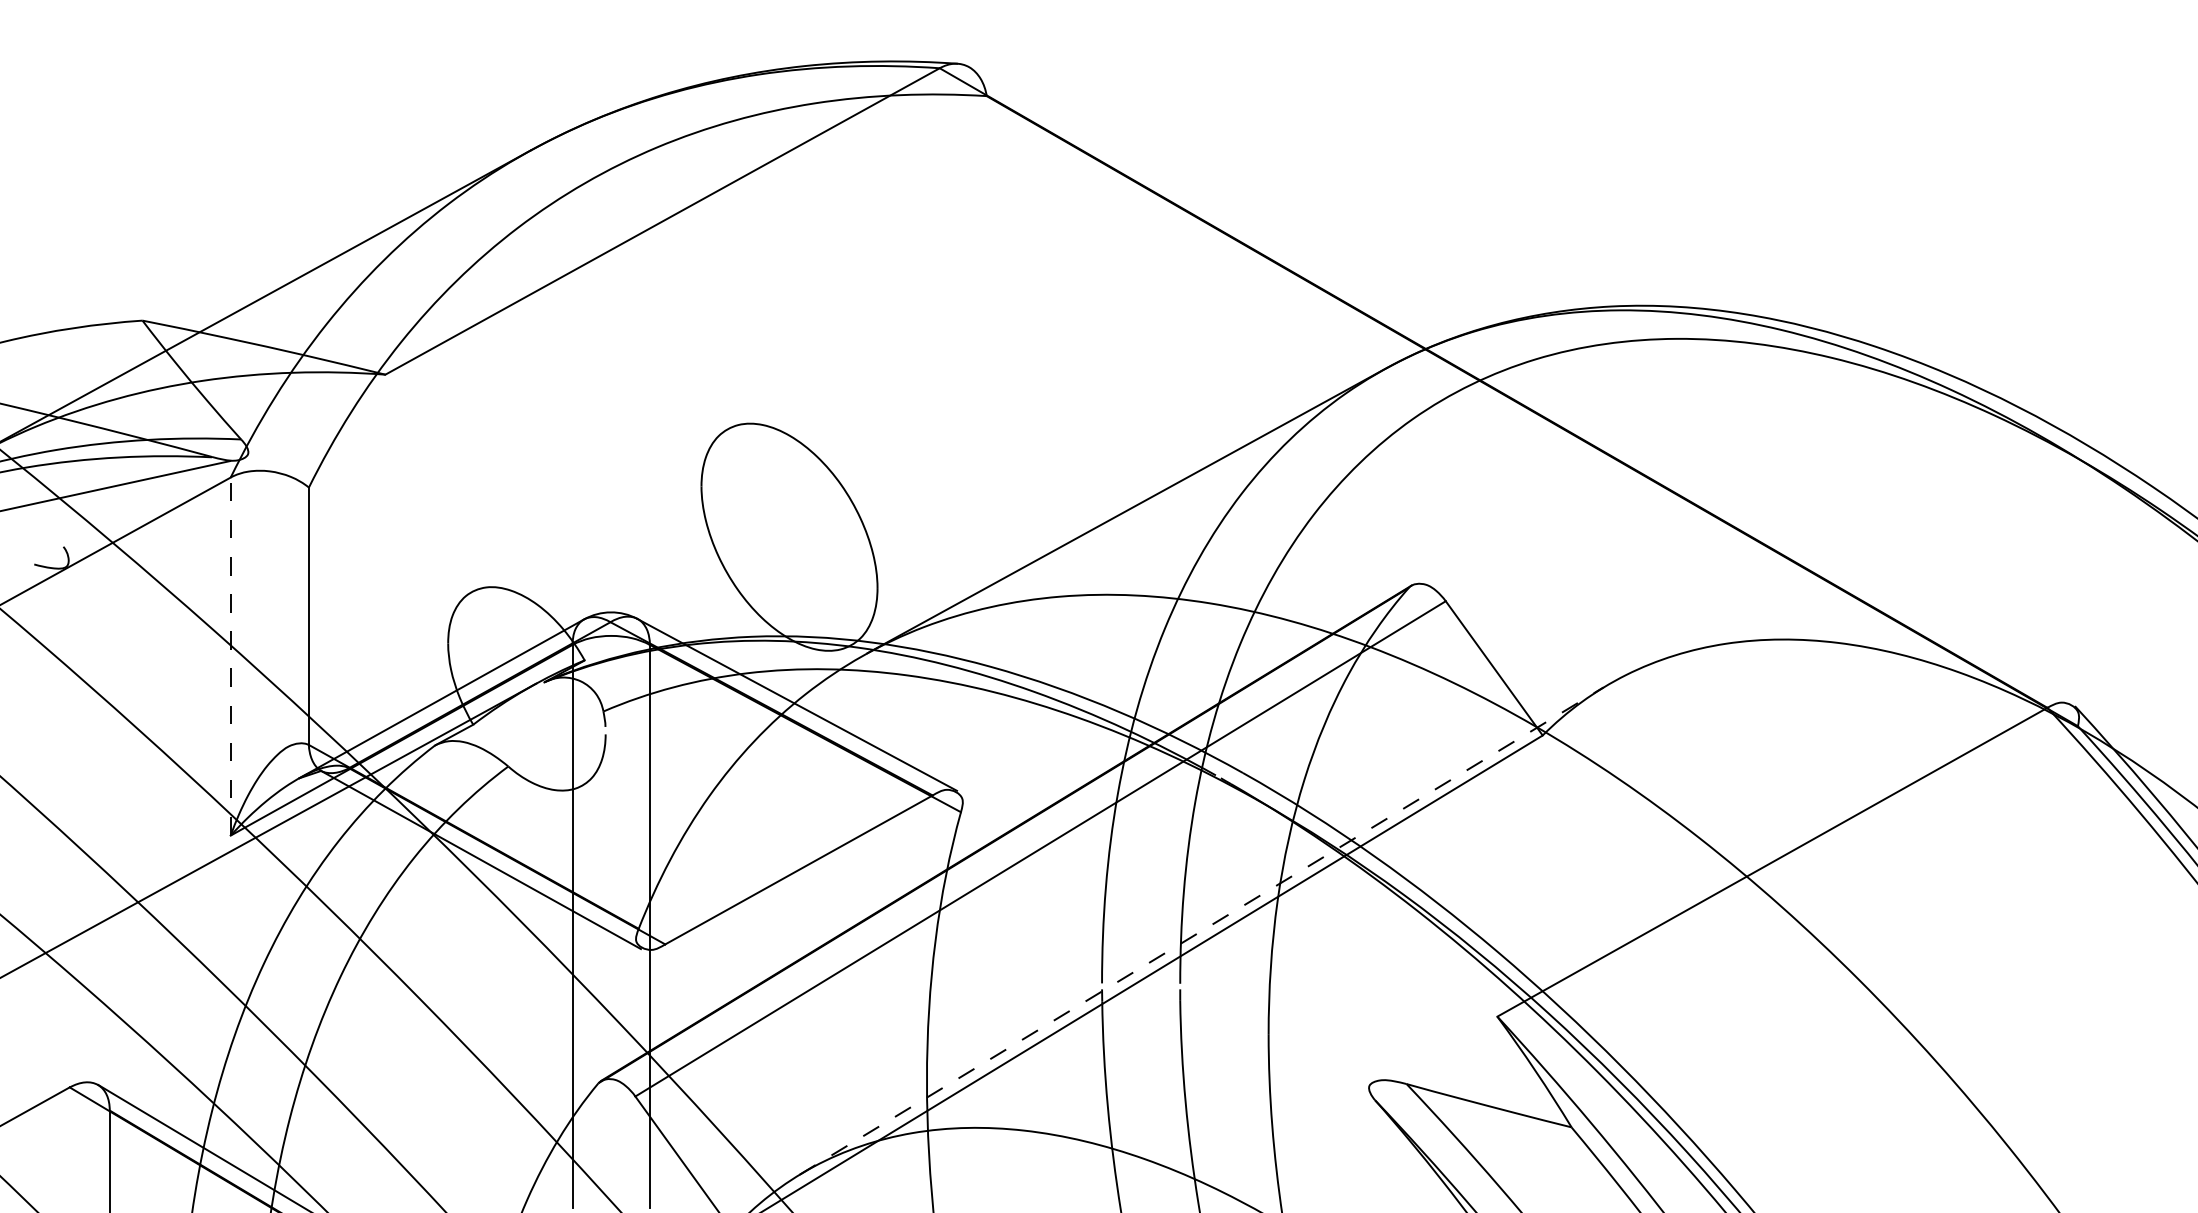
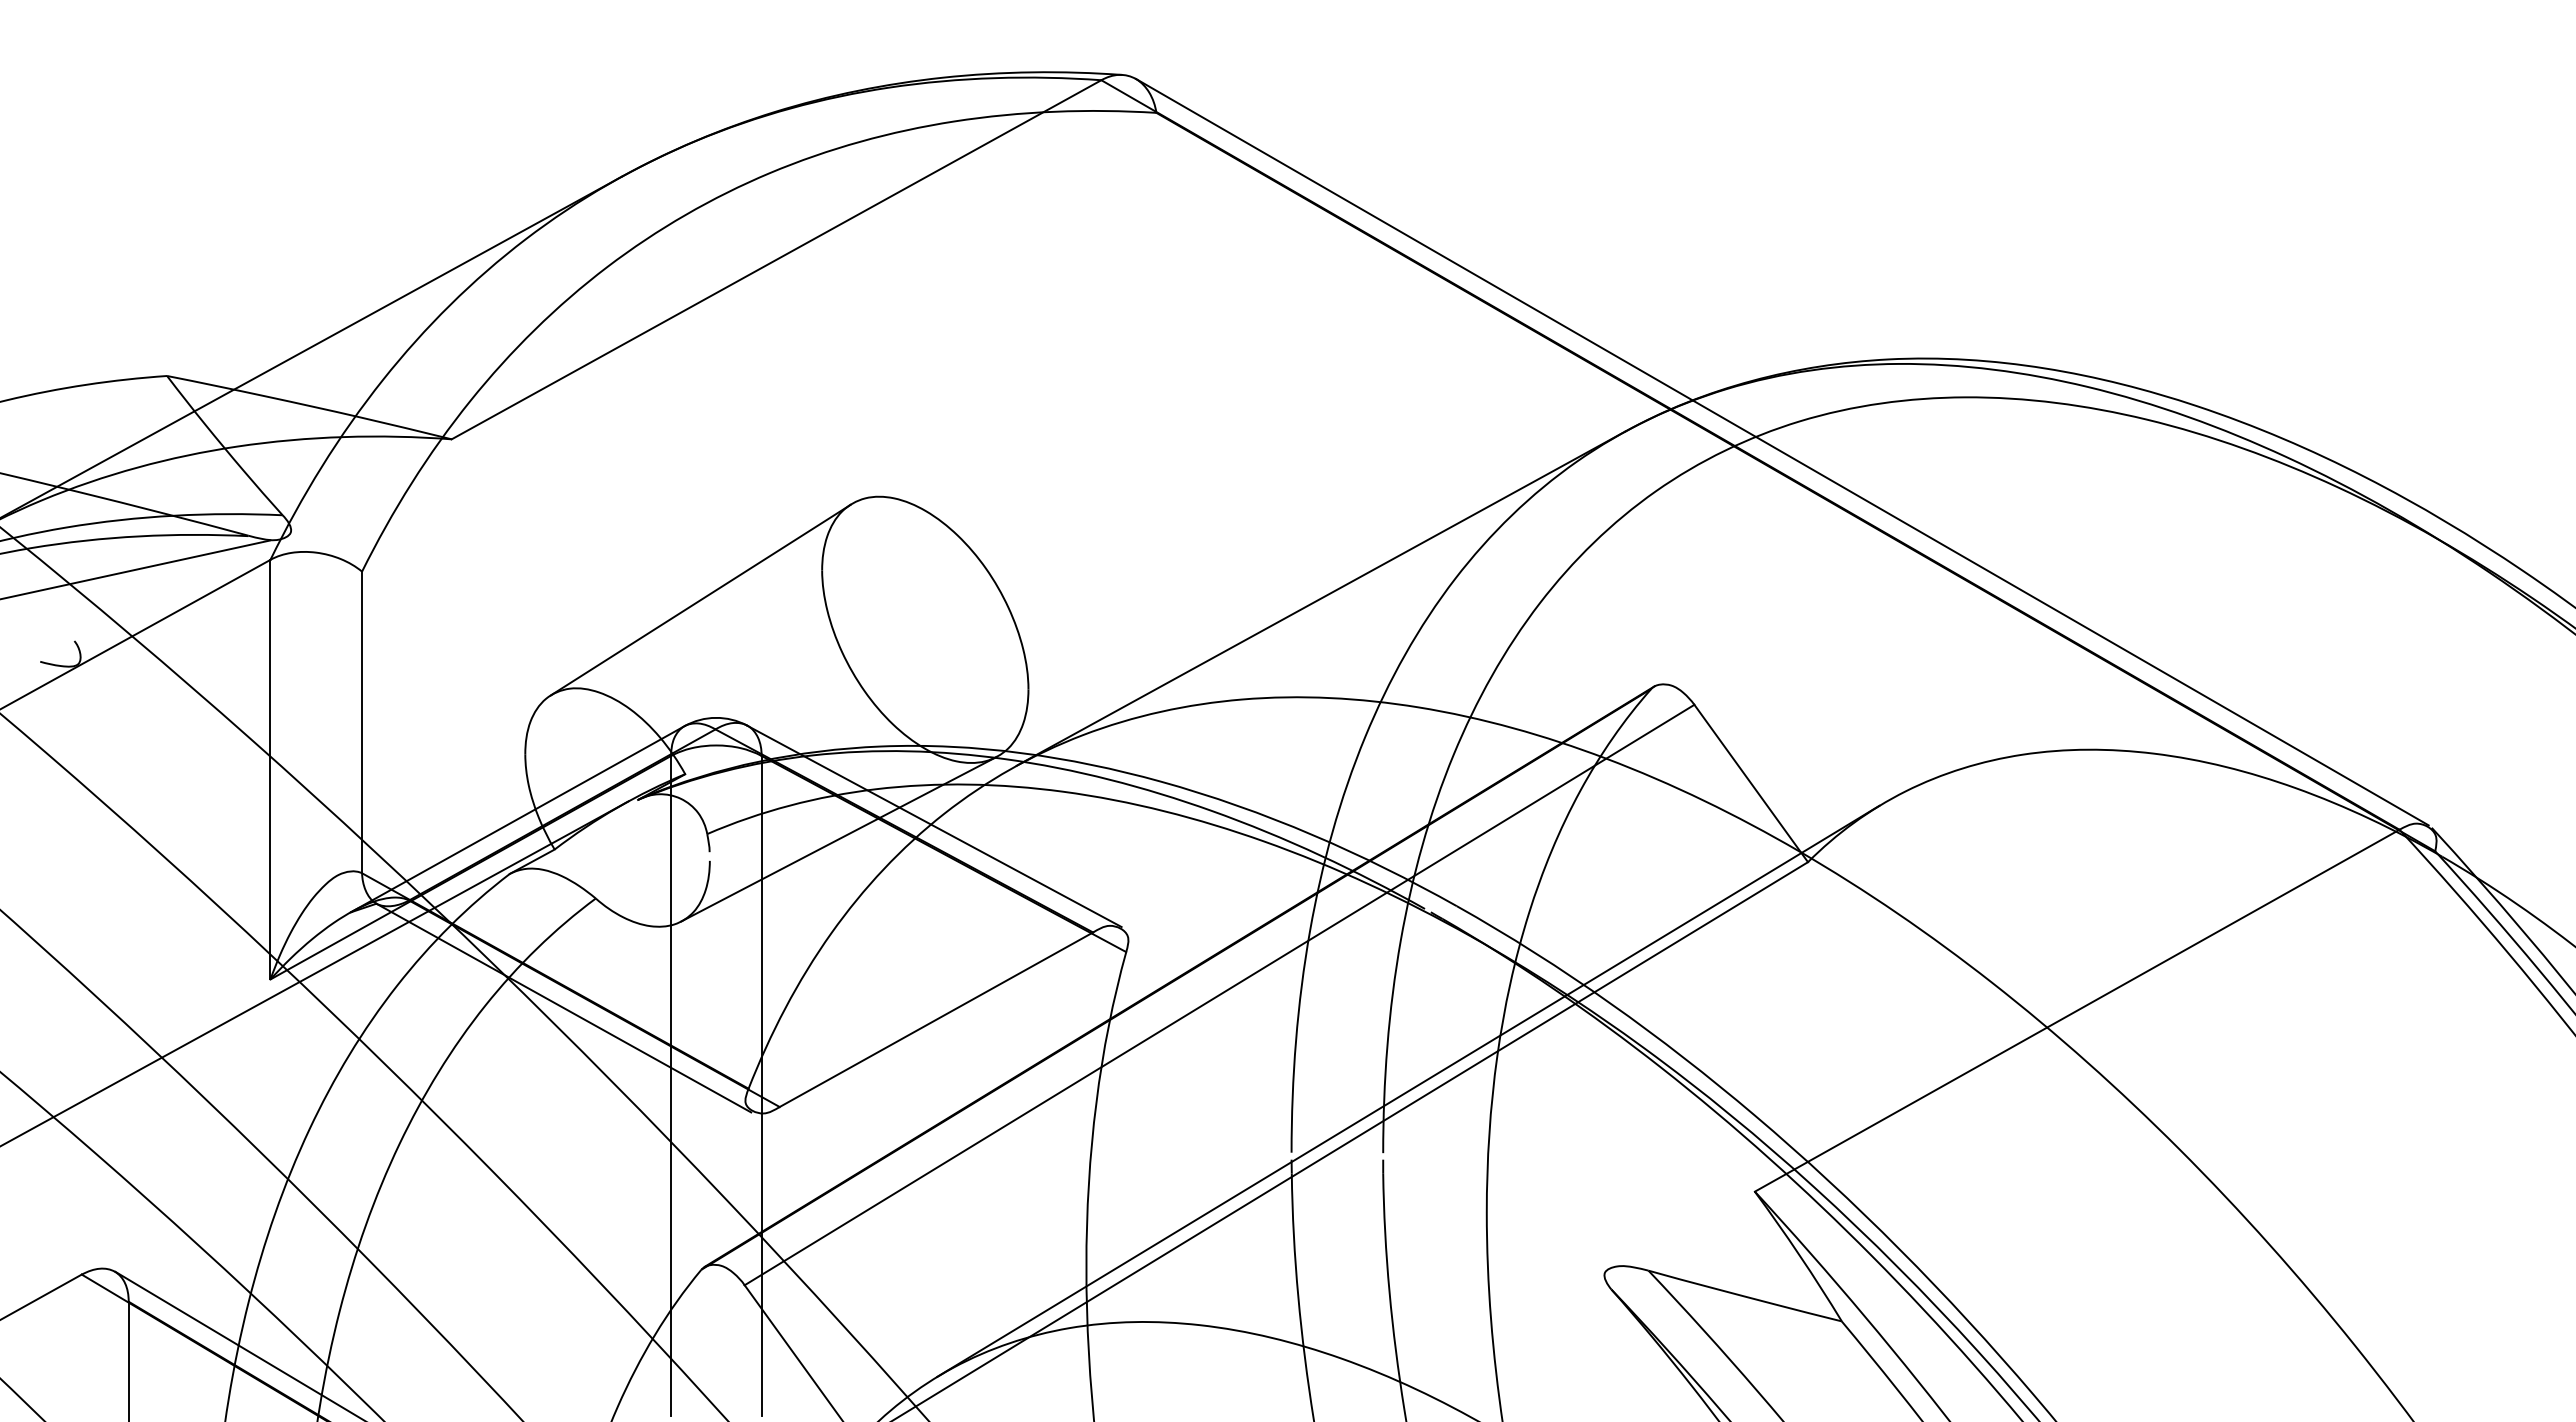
line: (1520, 385) -> (1781, 451), added
line: (597, 511) -> (700, 599), added
line: (230, 656) -> (270, 769), dashed -> solid
line: (715, 716) -> (838, 839), added
line: (1201, 931) -> (1408, 1091), dashed -> solid

